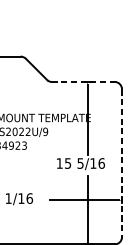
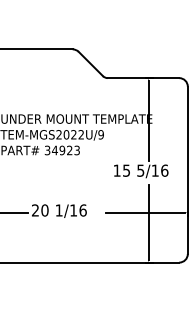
line: (82, 82) -> (143, 78), dashed -> solid
line: (121, 163) -> (187, 170), dashed -> solid

